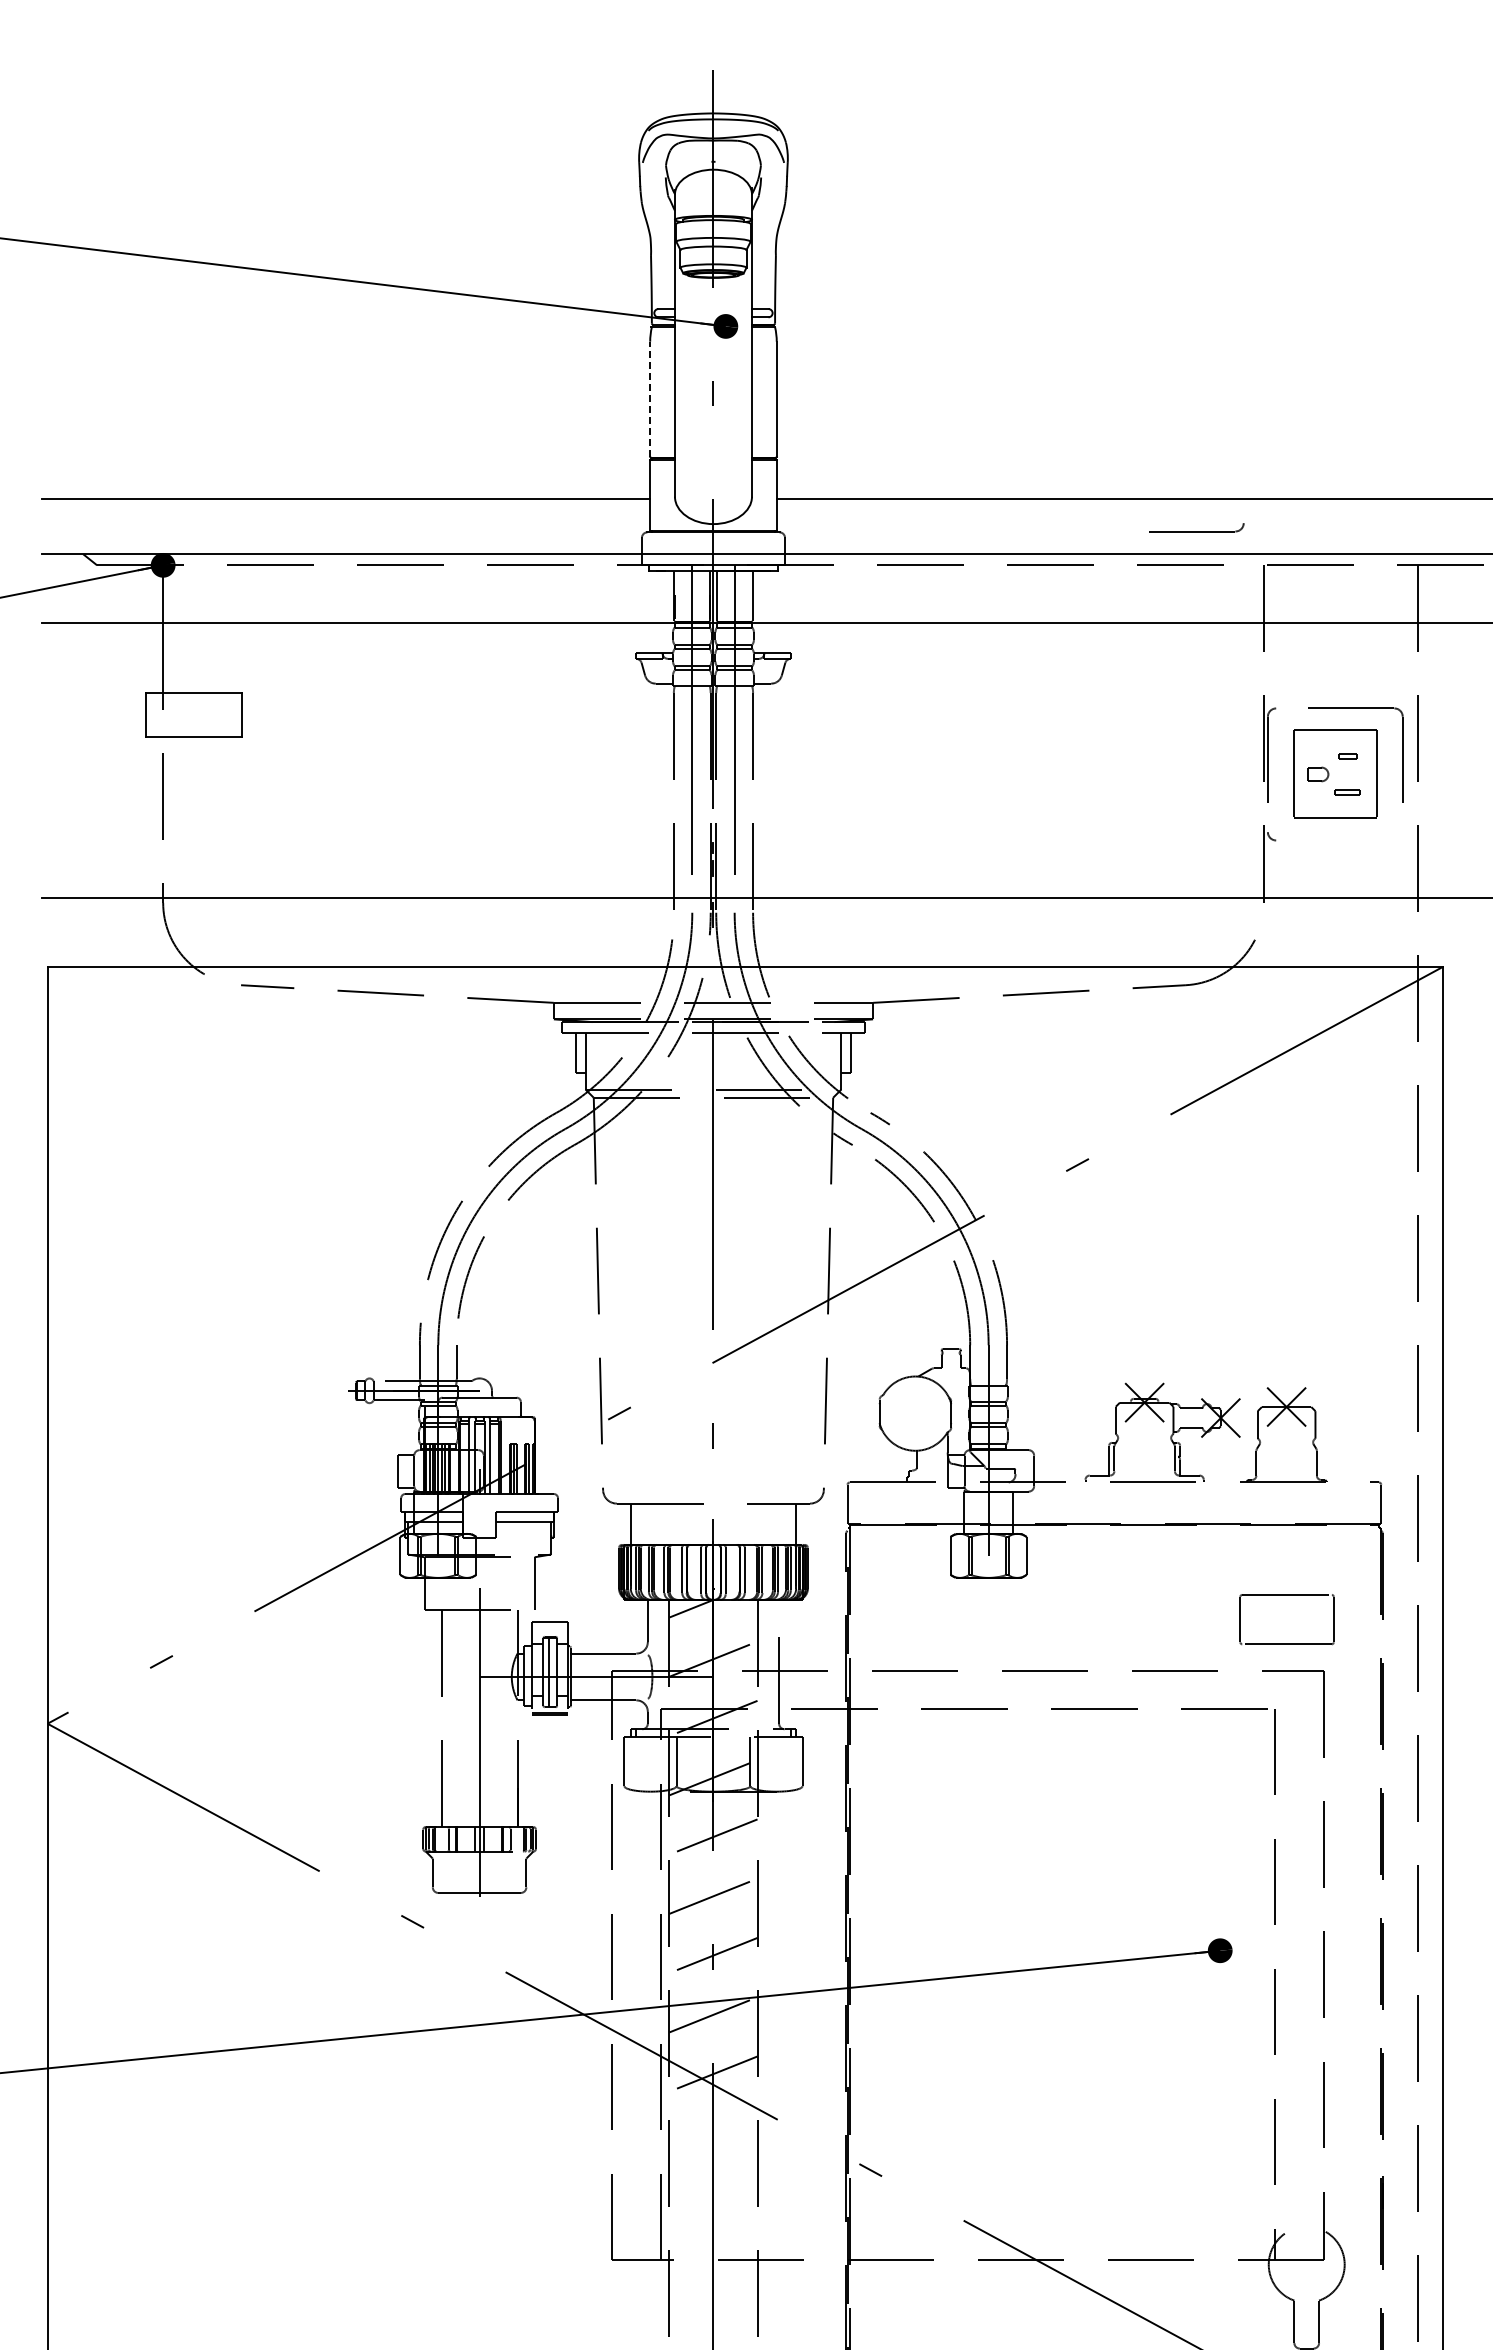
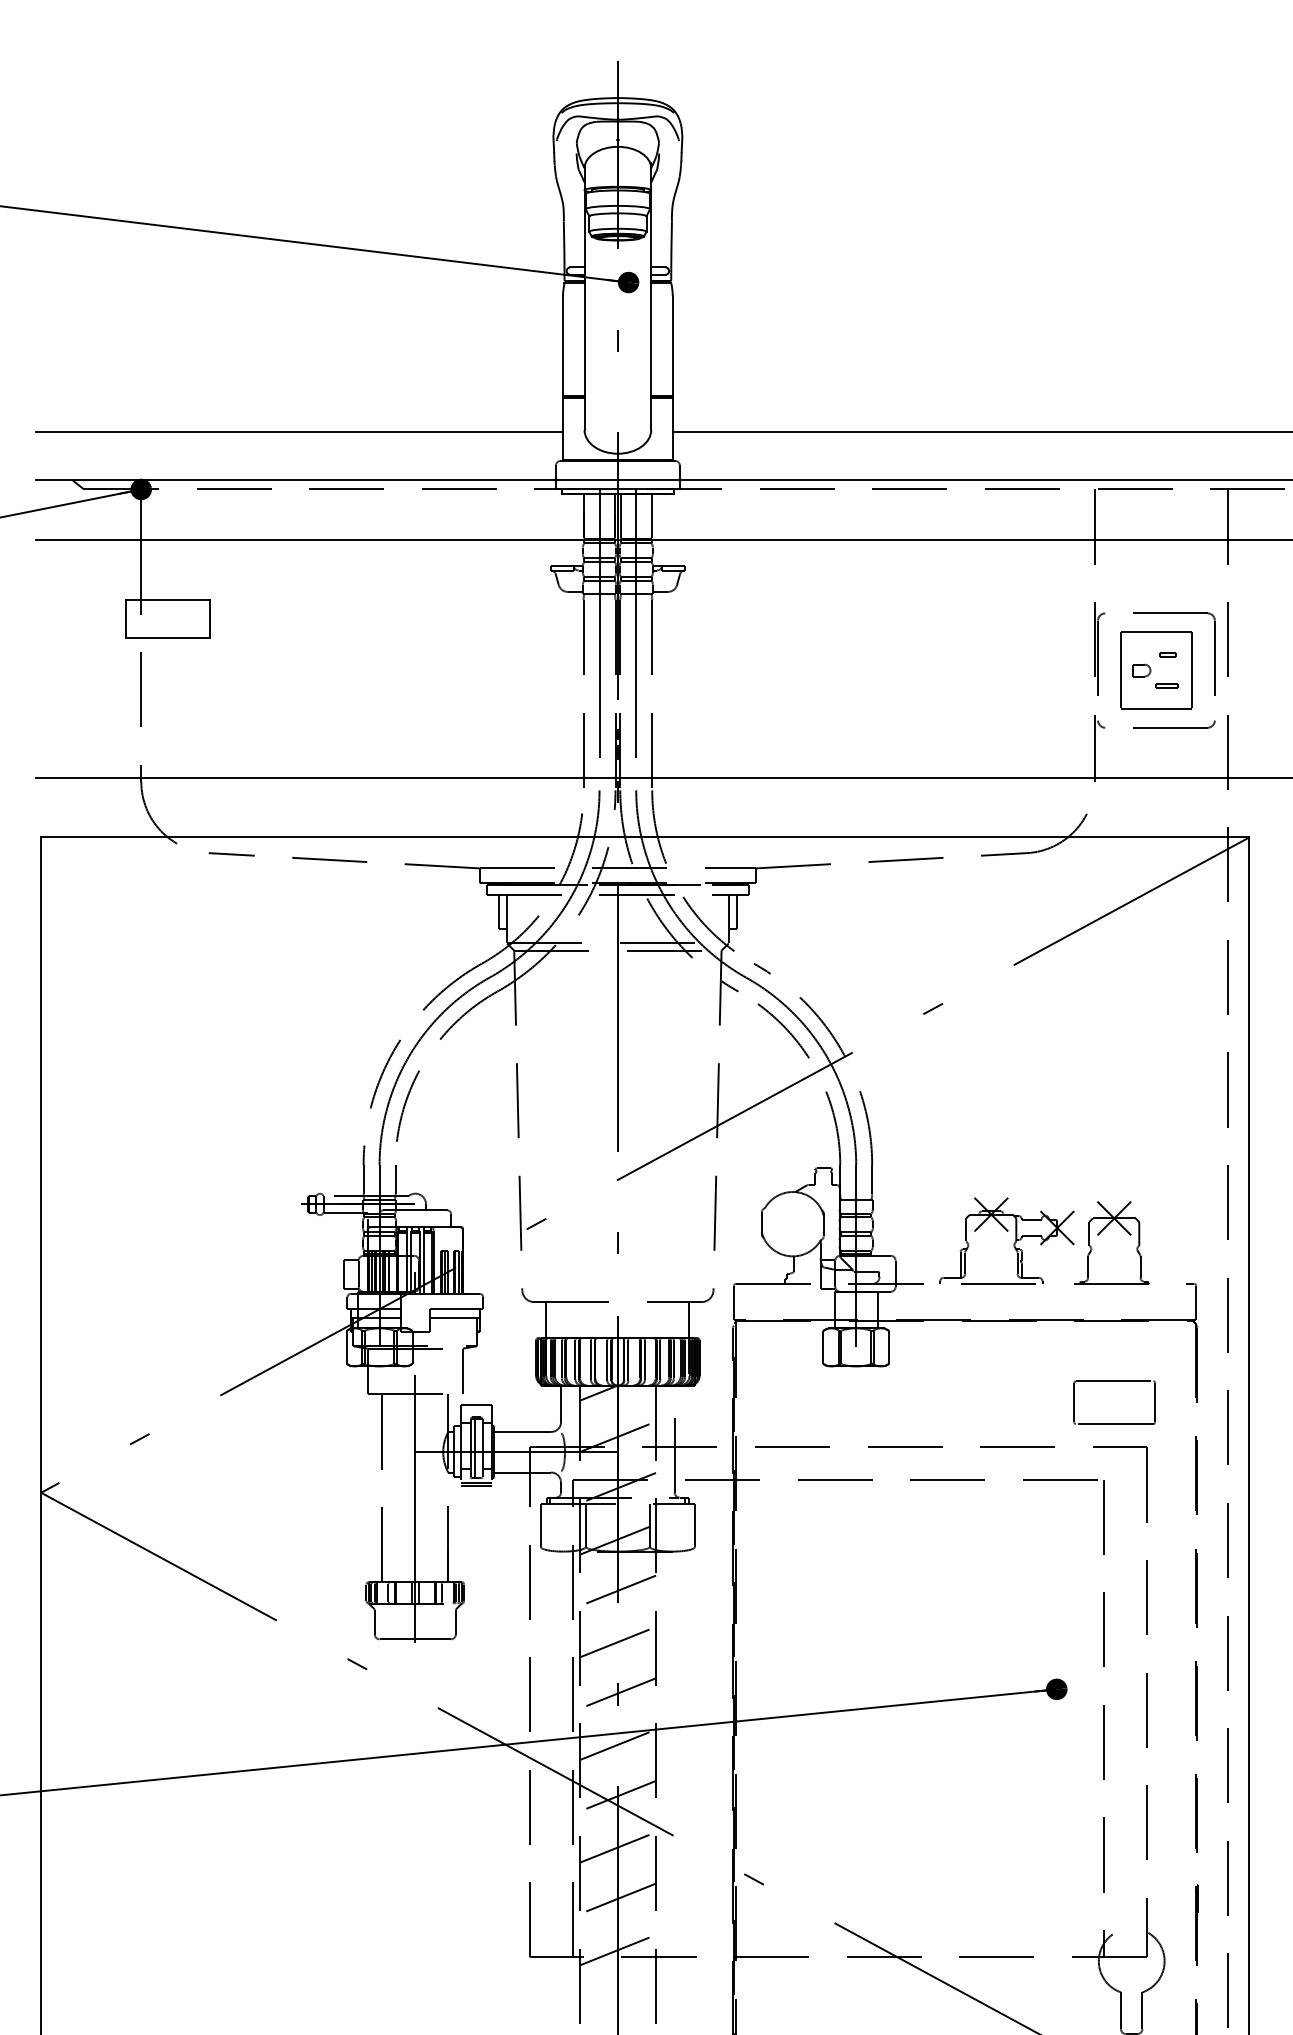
line: (650, 399) -> (563, 345), dashed -> solid
part: (1196, 527) -> (1173, 724), moved
line: (713, 2132) -> (617, 1846), added
line: (713, 2192) -> (617, 1898), added
line: (713, 2251) -> (617, 1949), added

